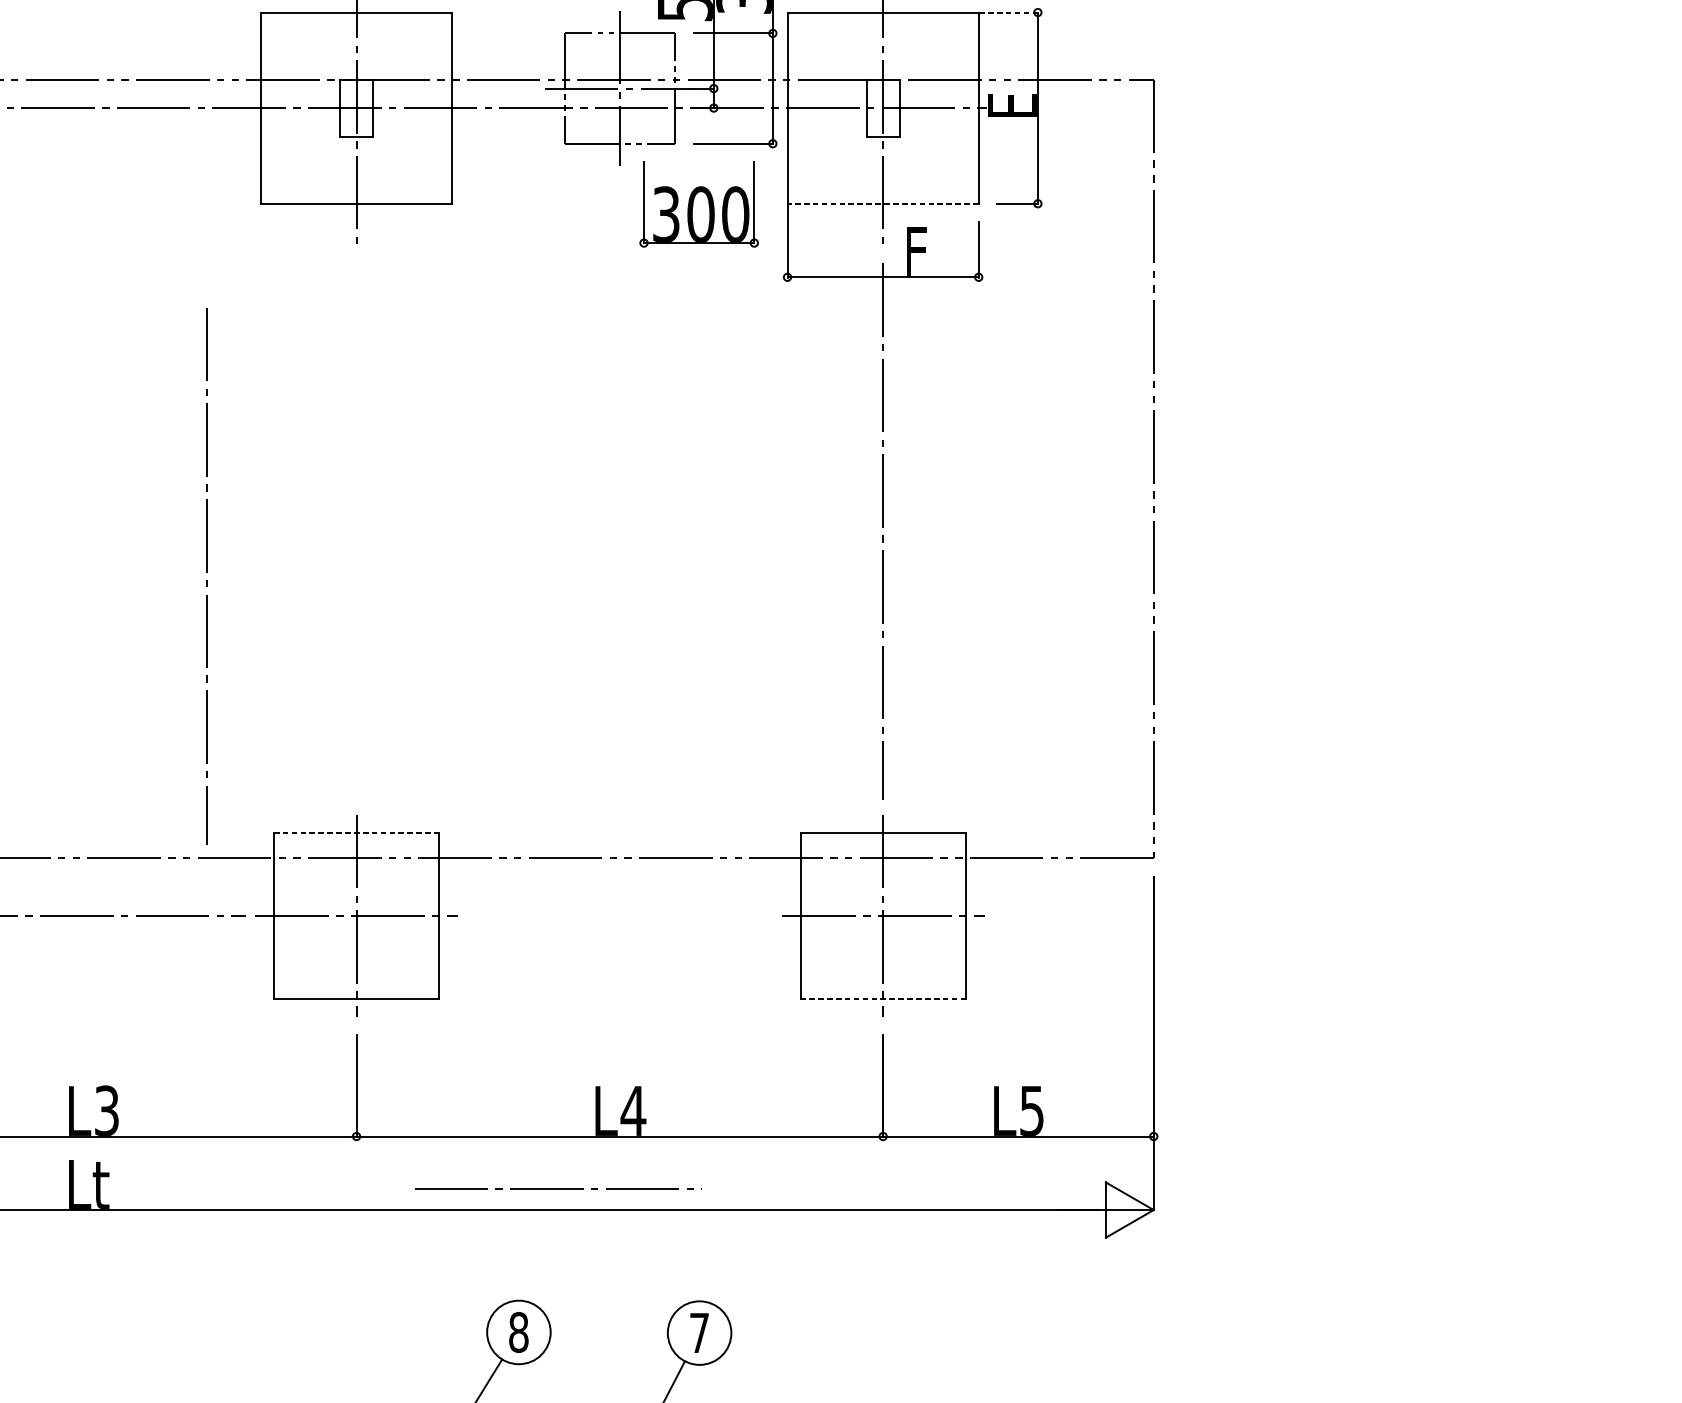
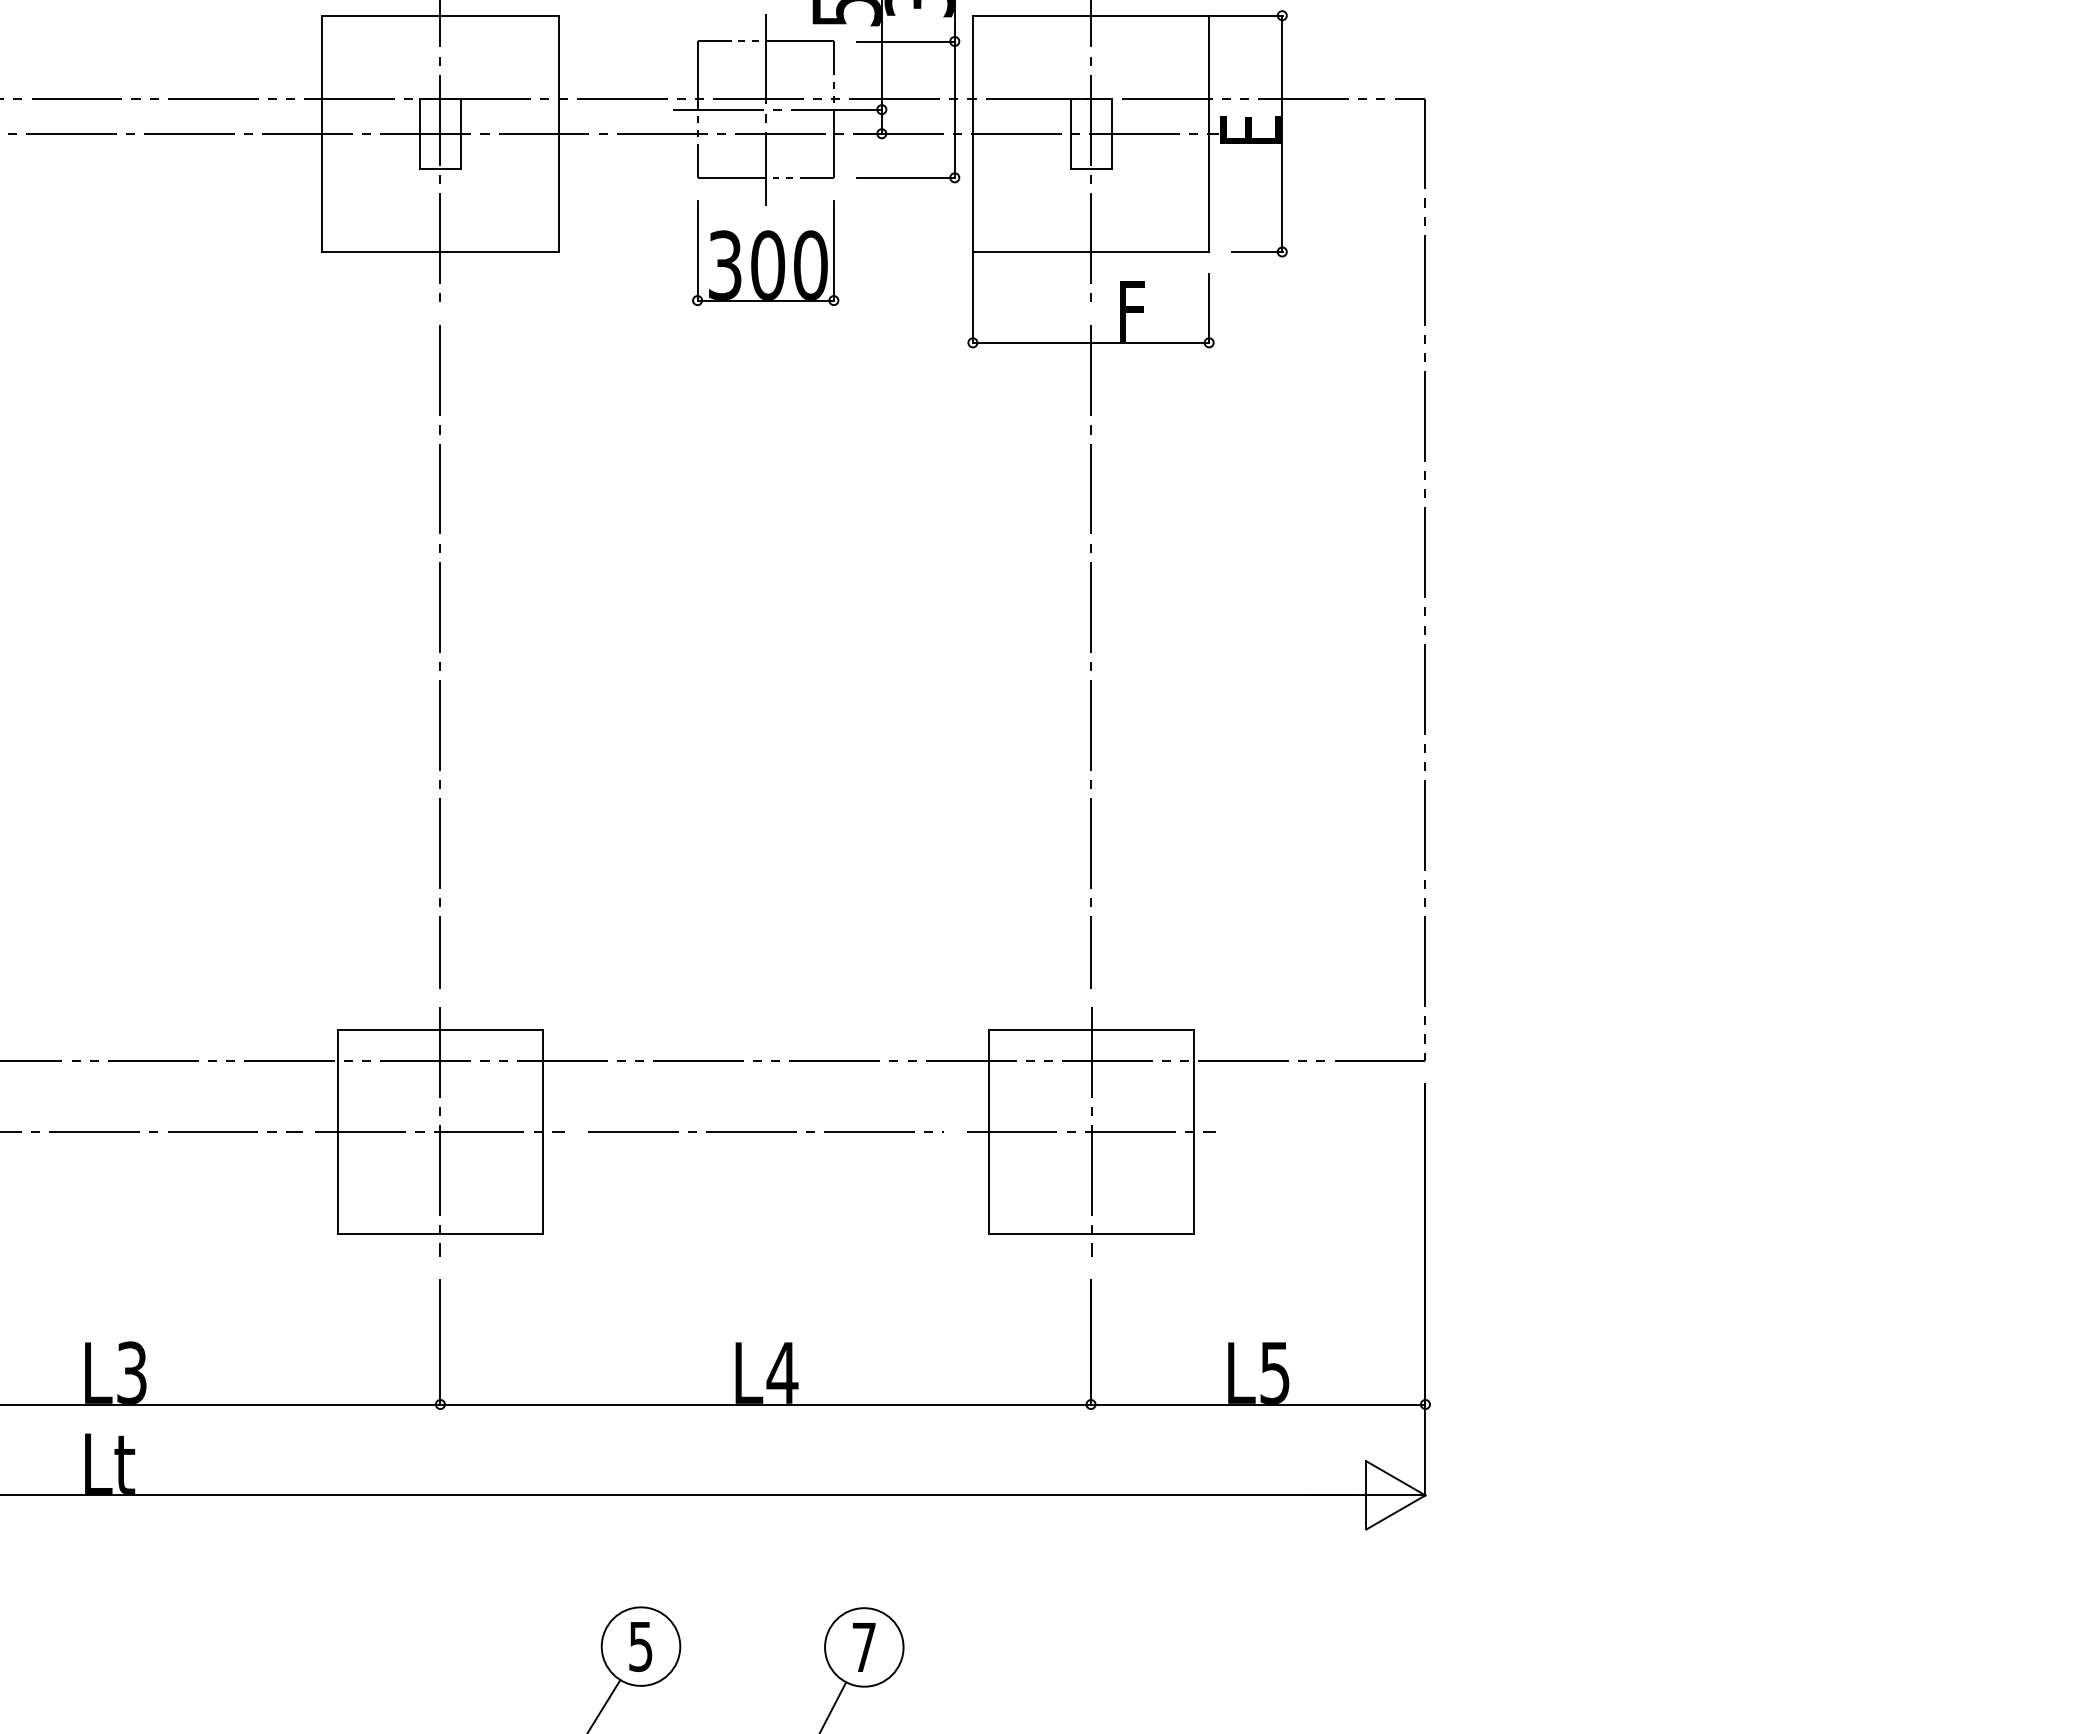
line: (1008, 12) -> (1246, 15), dashed -> solid
line: (882, 203) -> (1090, 251), dashed -> solid
part: (698, 204) -> (765, 252), moved
line: (206, 572) -> (439, 652), moved
line: (356, 833) -> (440, 1029), dashed -> solid
line: (883, 998) -> (1091, 1234), dashed -> solid
line: (558, 1188) -> (765, 1131), moved
text: (519, 1332) -> (641, 1646), 8 -> 5

